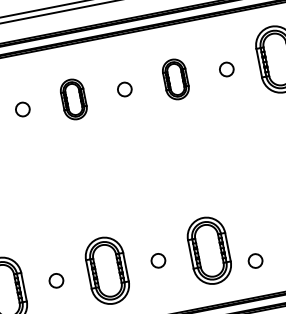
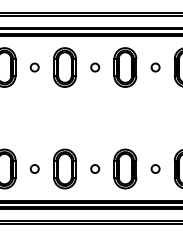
part: (175, 79) -> (125, 67), size x1.67
part: (73, 99) -> (64, 67), size x1.67
circle: (255, 260) -> (155, 168), moved

